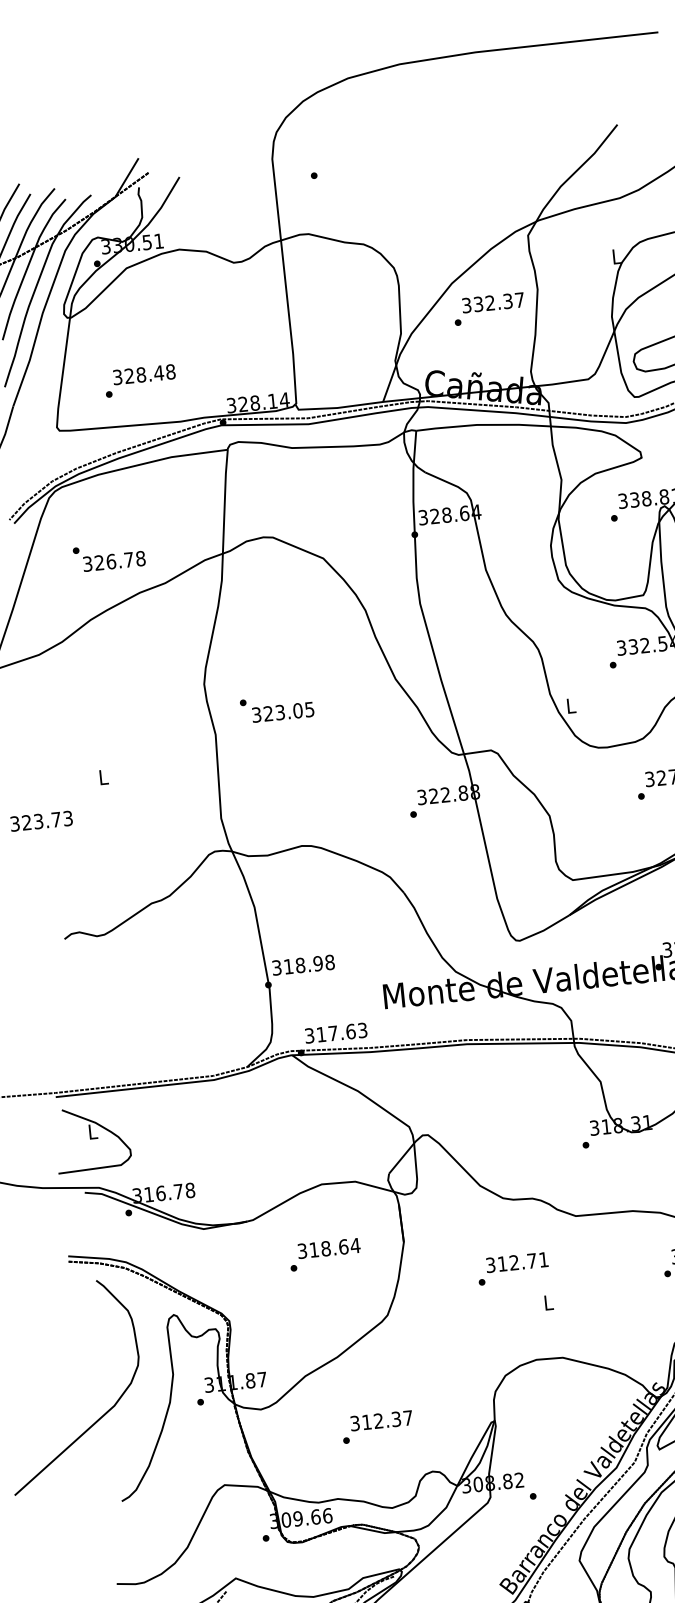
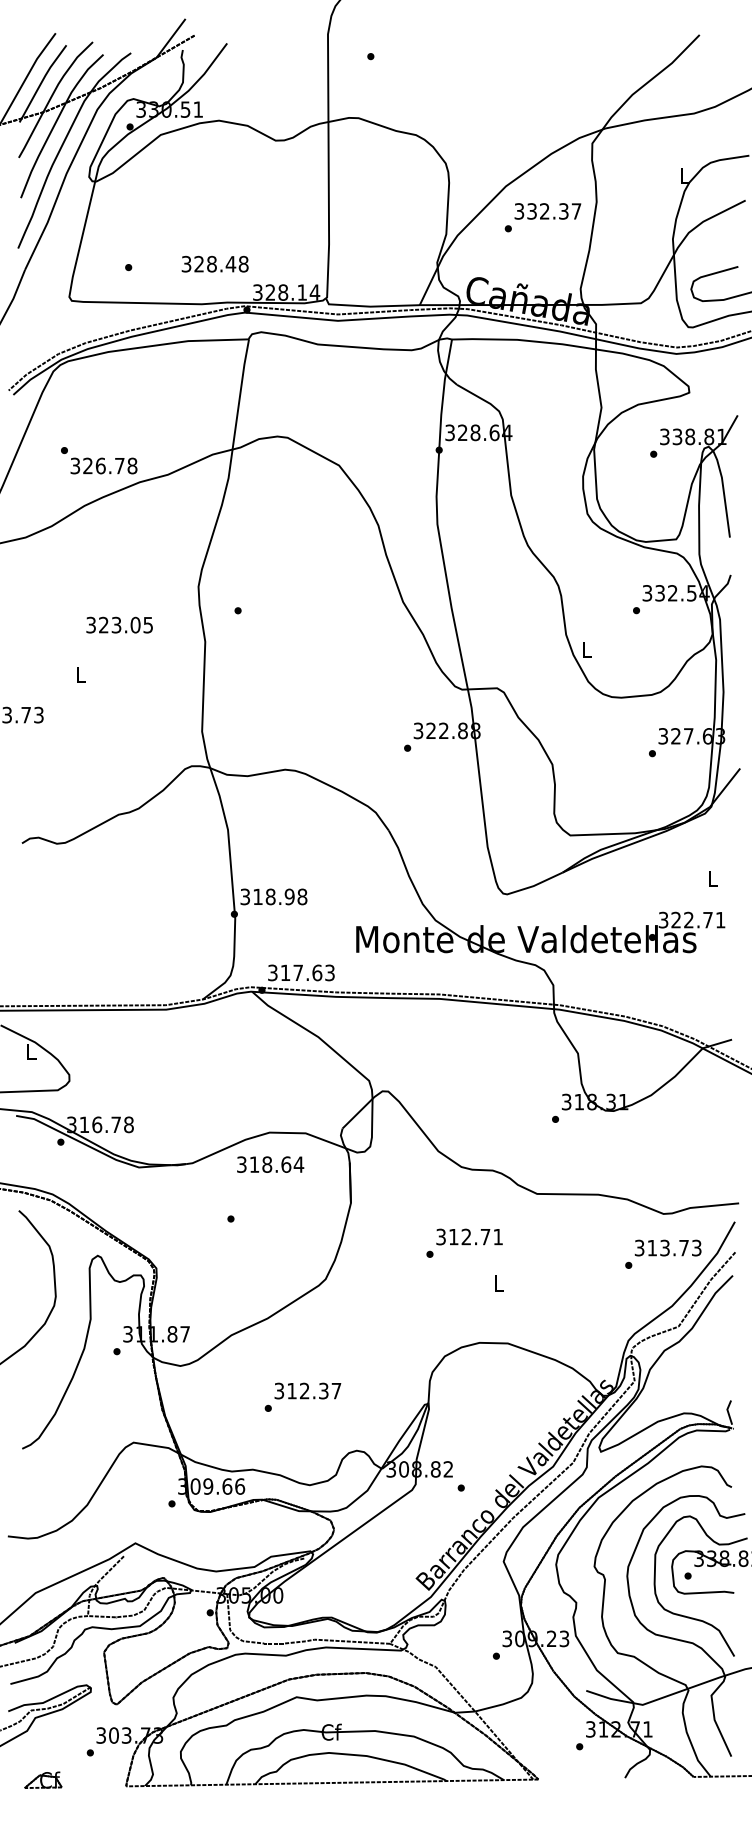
text: (143, 374) -> (214, 263), moved
text: (109, 556) -> (99, 460), moved
text: (282, 711) -> (119, 624), moved
text: (329, 1248) -> (270, 1164), moved

